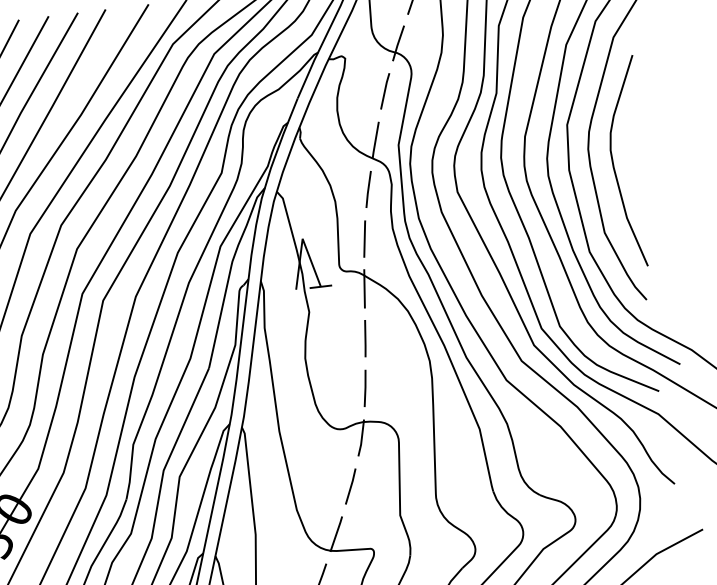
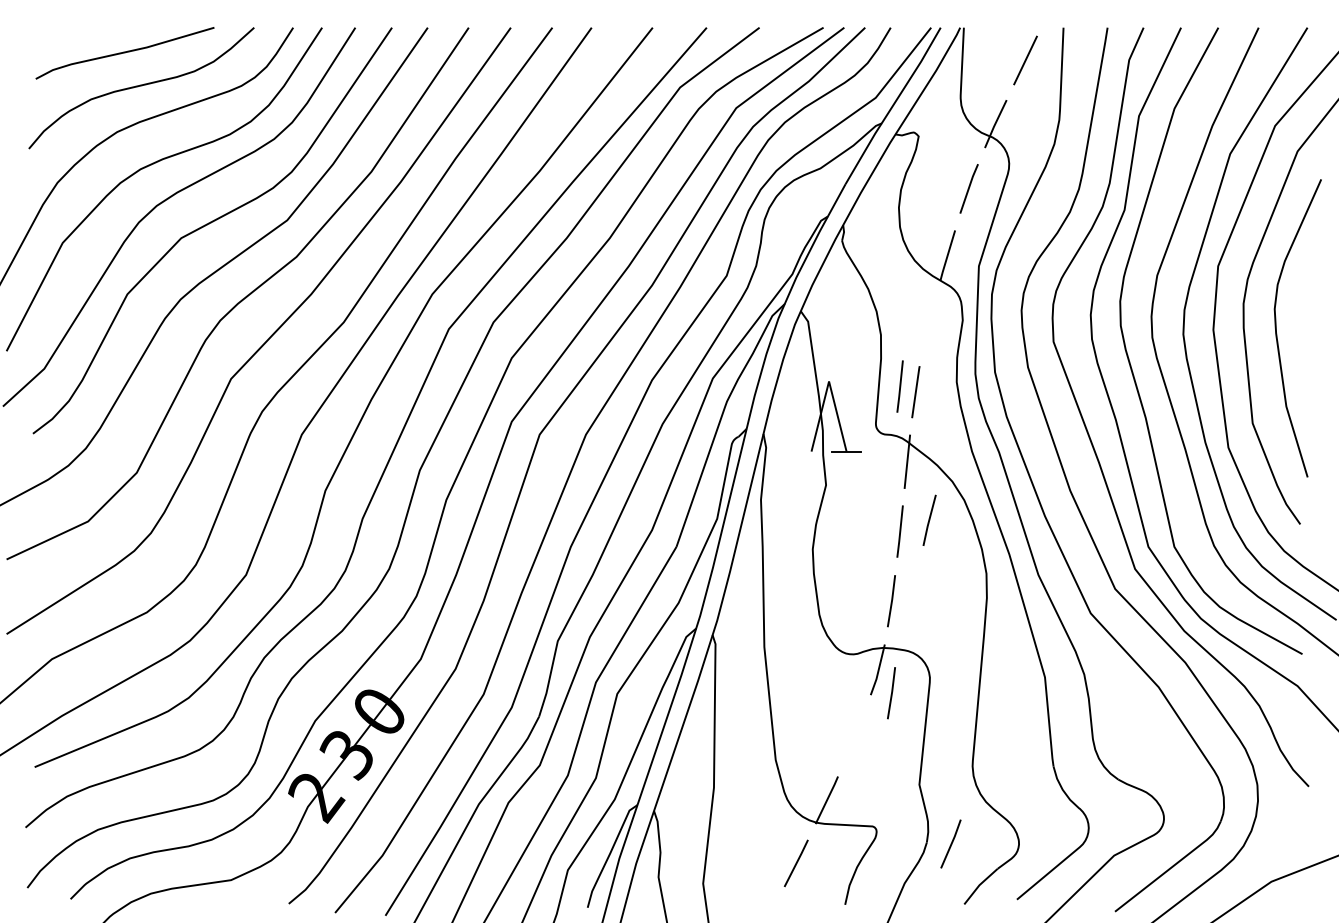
line: (368, 188) -> (929, 519), moved
line: (352, 236) -> (899, 386), added
line: (372, 453) -> (891, 693), added
line: (350, 486) -> (950, 843), moved

